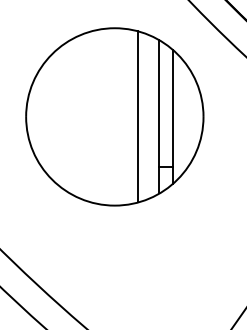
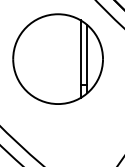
line: (137, 115) -> (69, 58), removed

